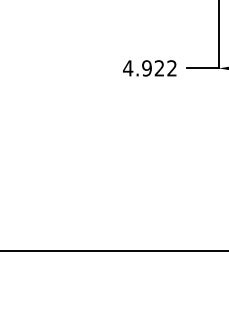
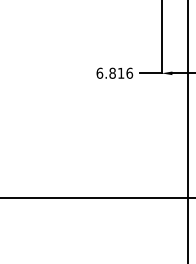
text: (149, 67) -> (114, 72), 4.922 -> 6.816

